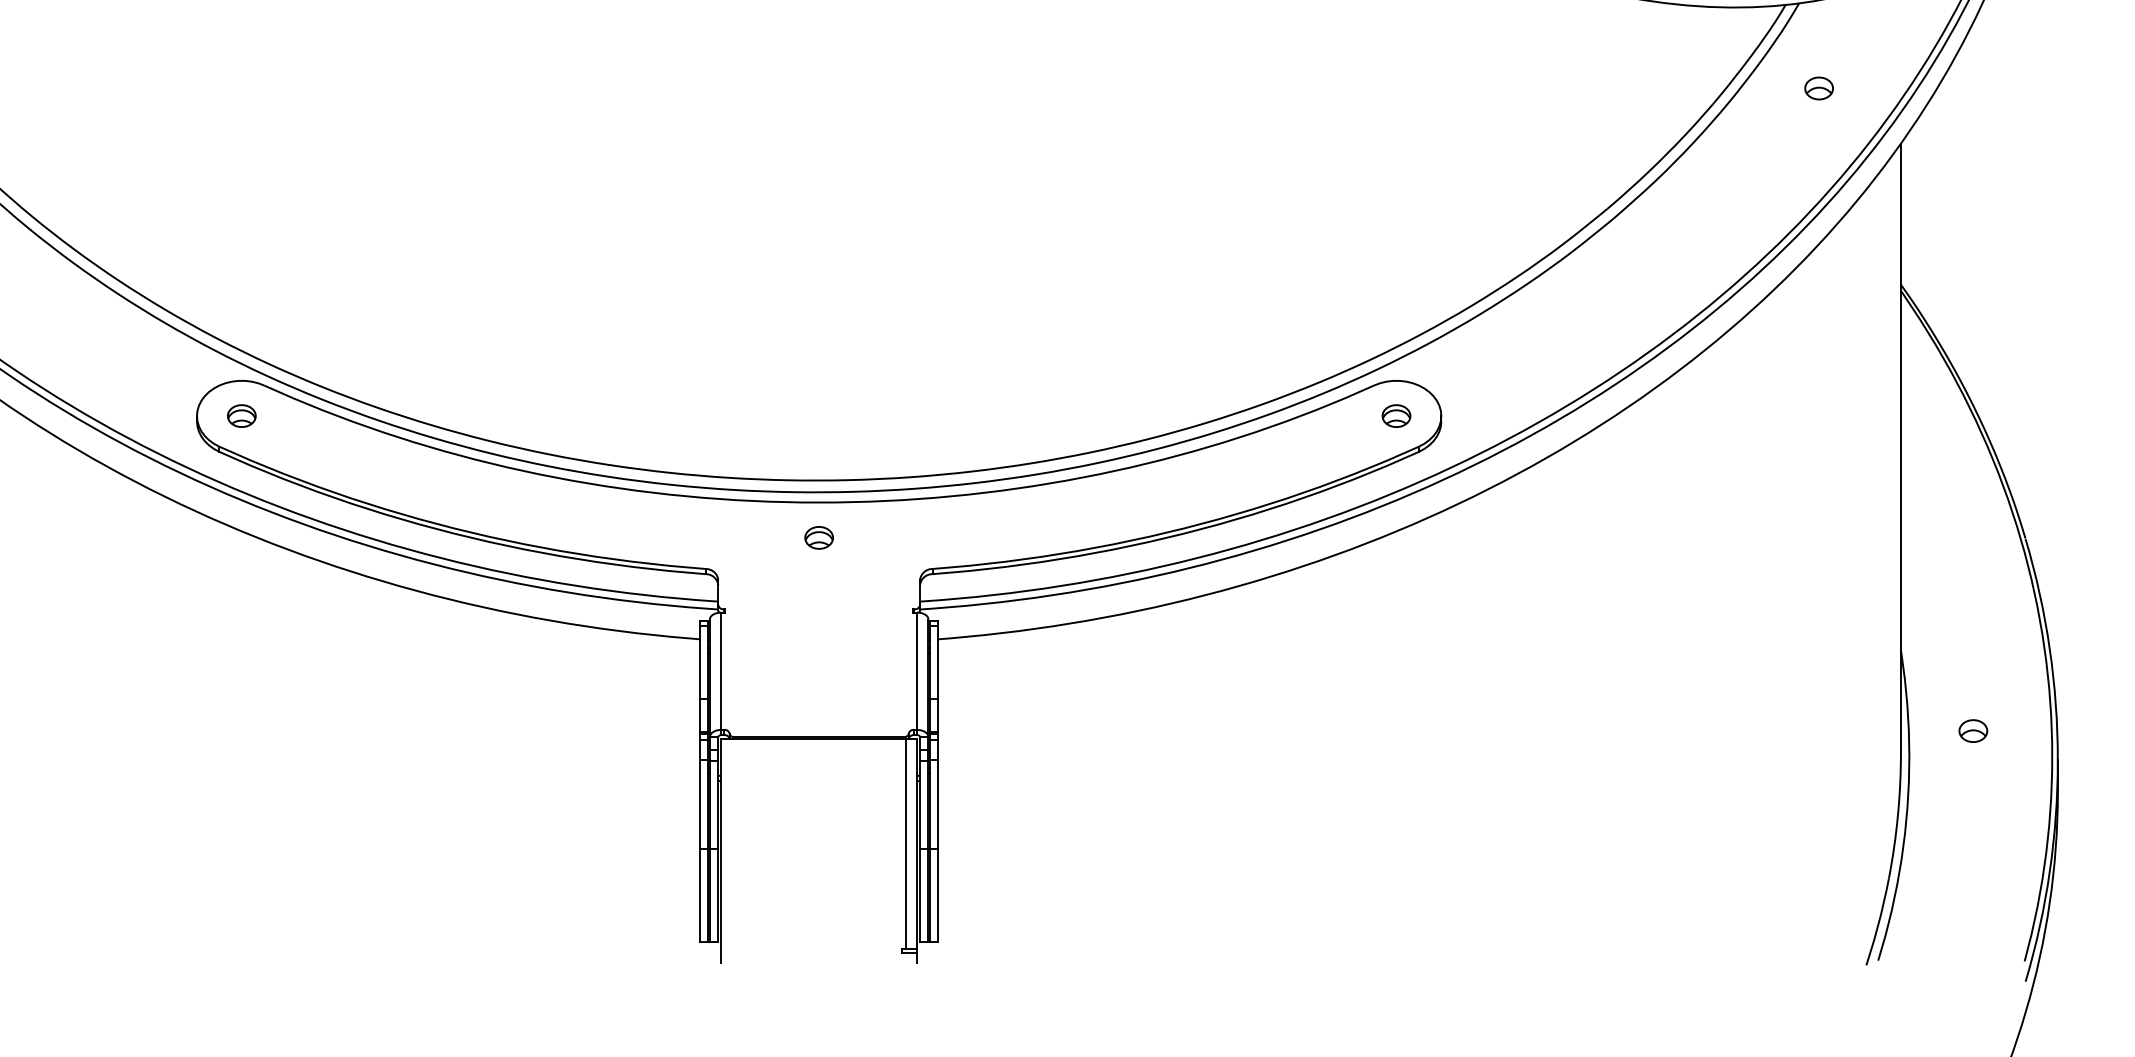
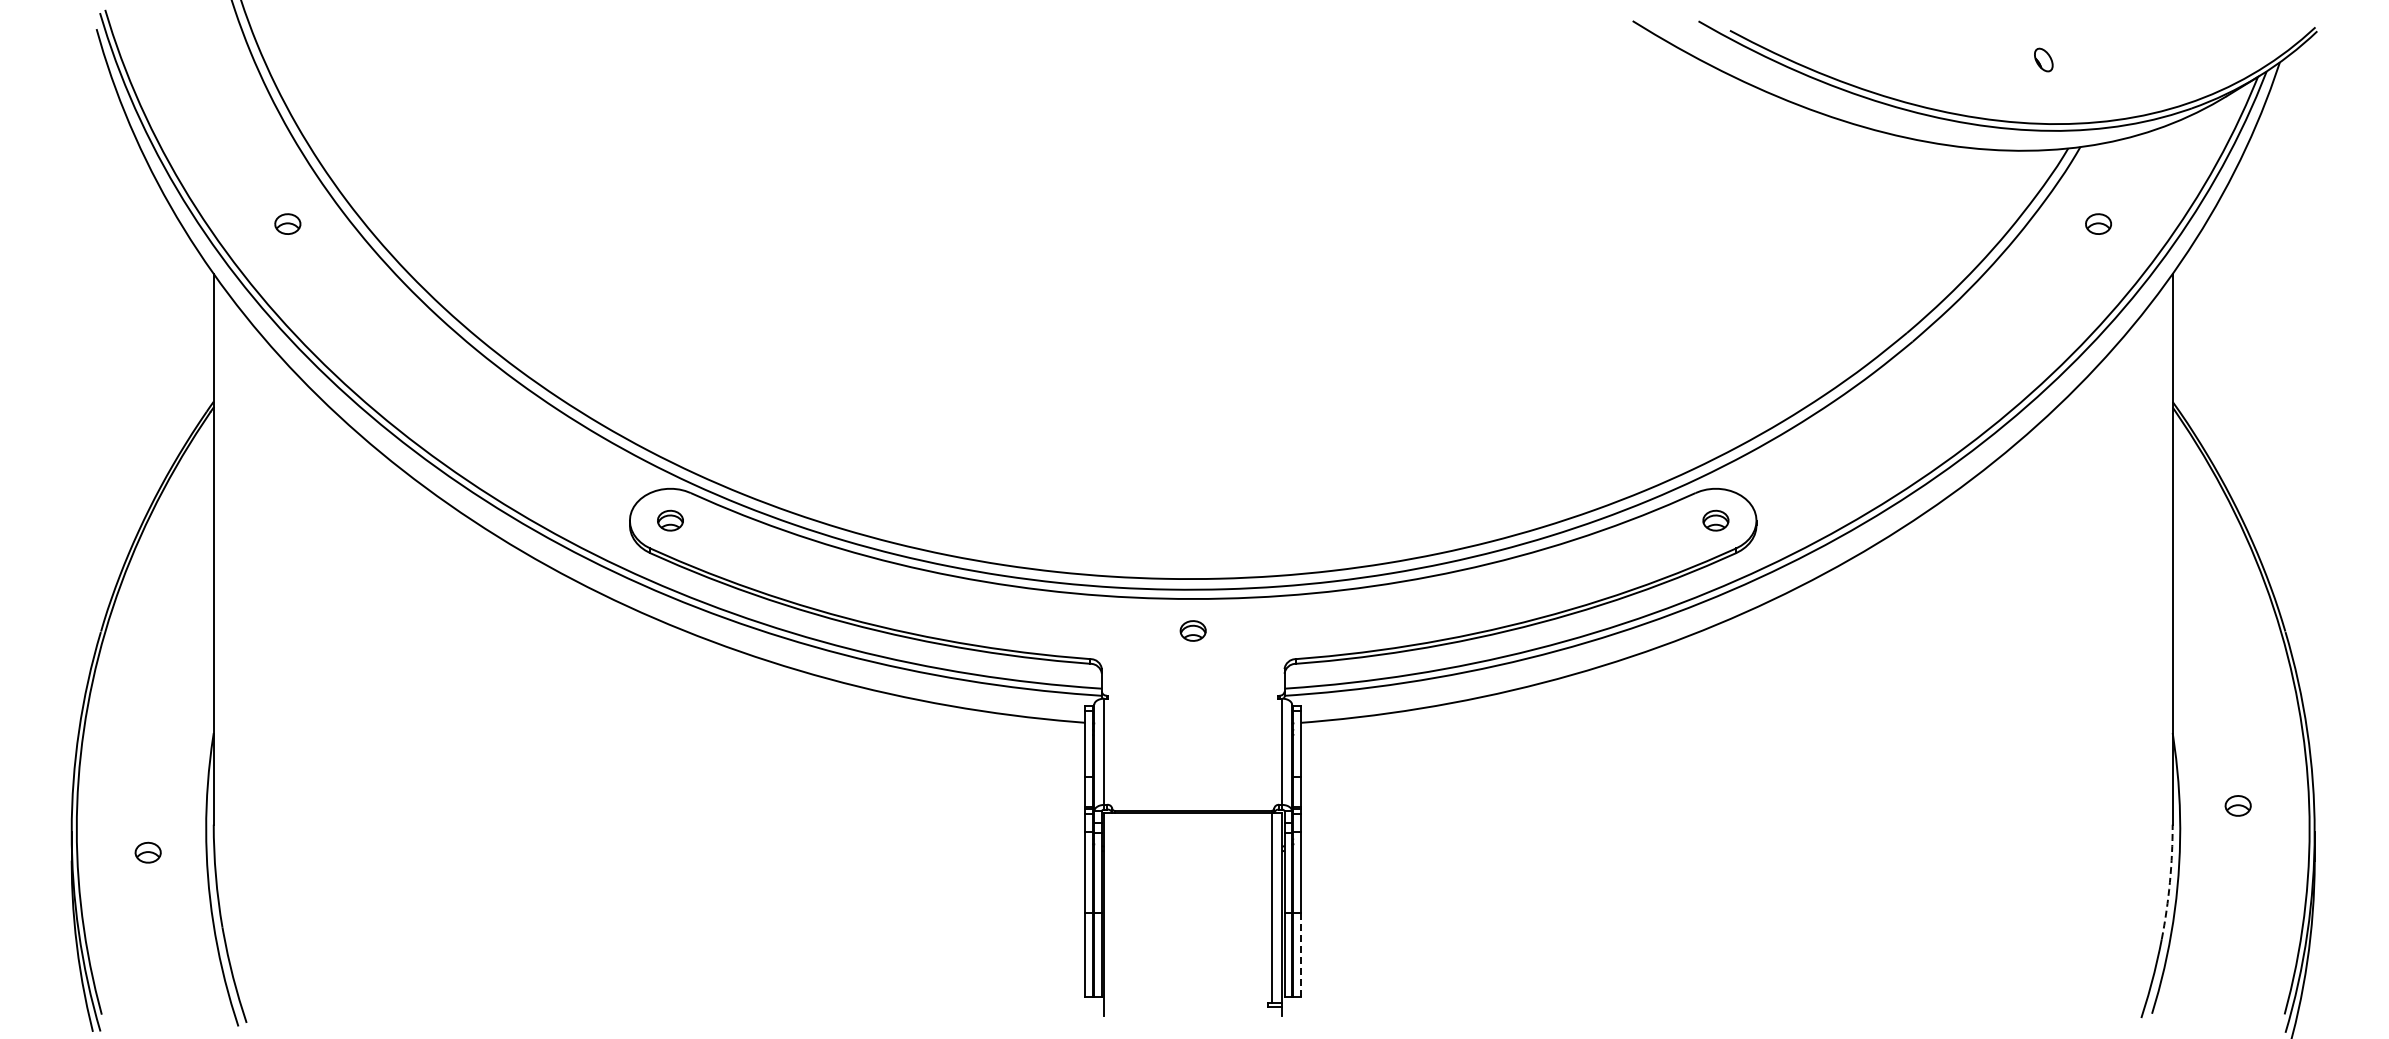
arc: (1897, 815) -> (2169, 882), solid -> dashed
line: (938, 896) -> (1301, 955), solid -> dashed

